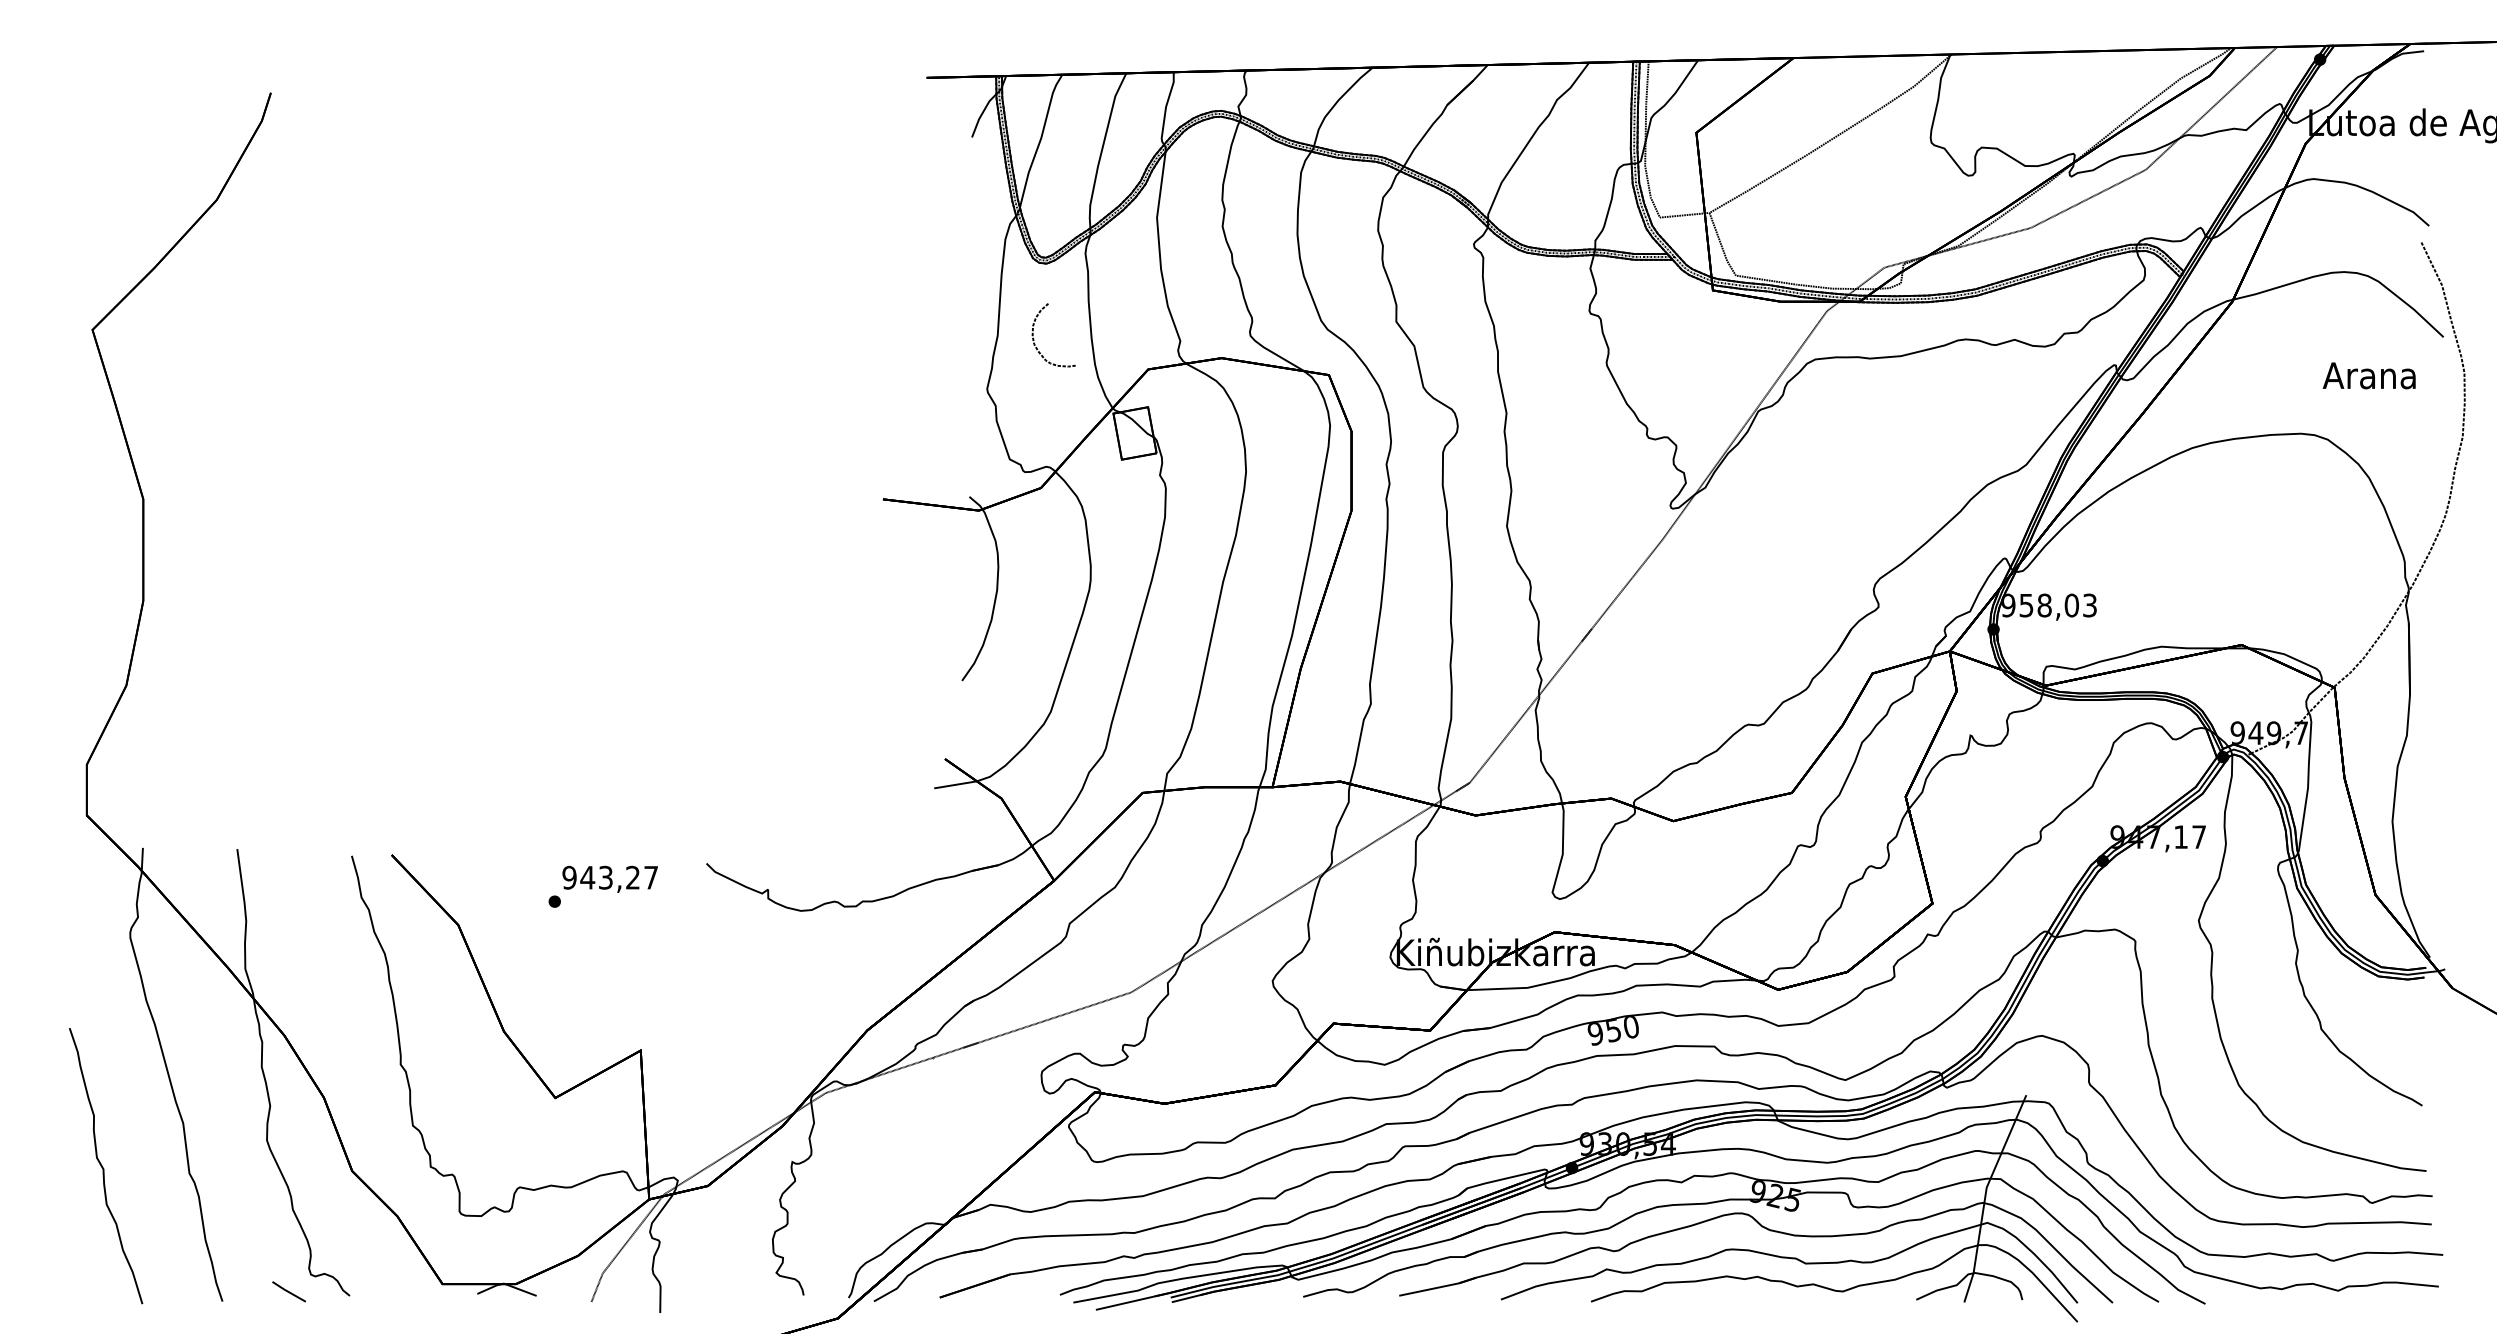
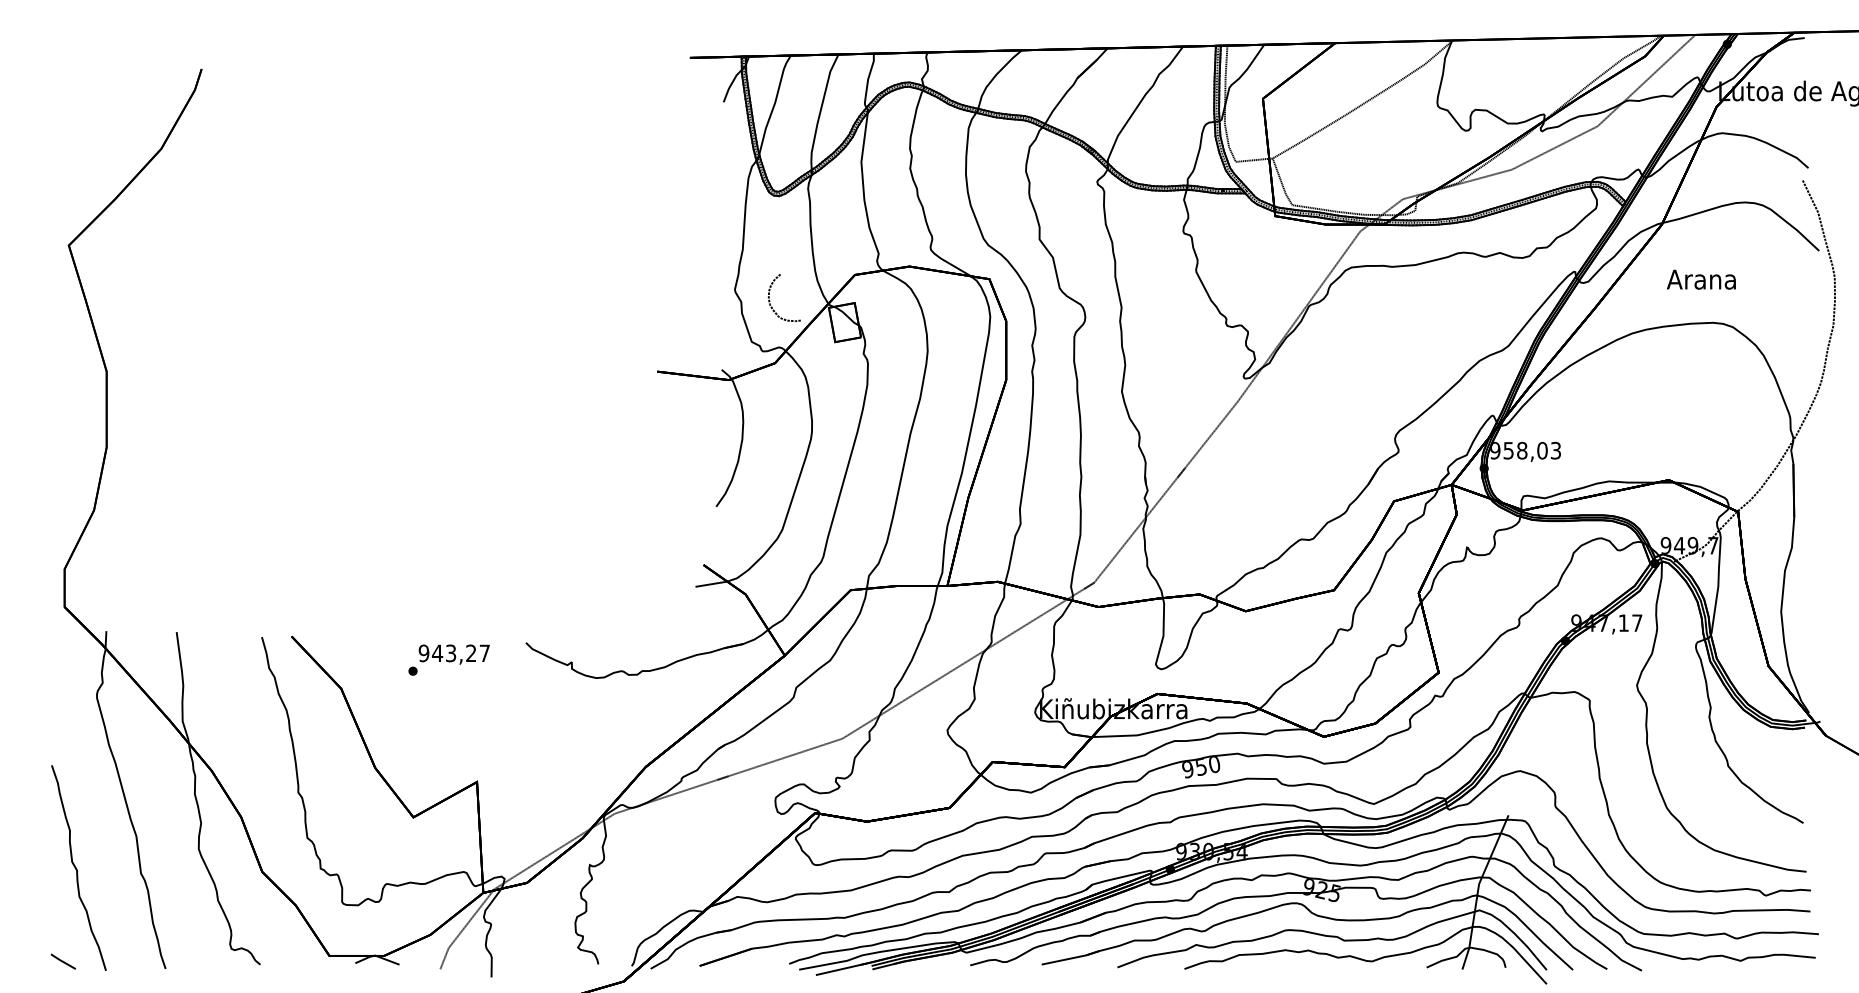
curve: (1034, 339) -> (770, 301), moved
text: (2368, 375) -> (1700, 279), moved
line: (288, 1291) -> (62, 961), moved

